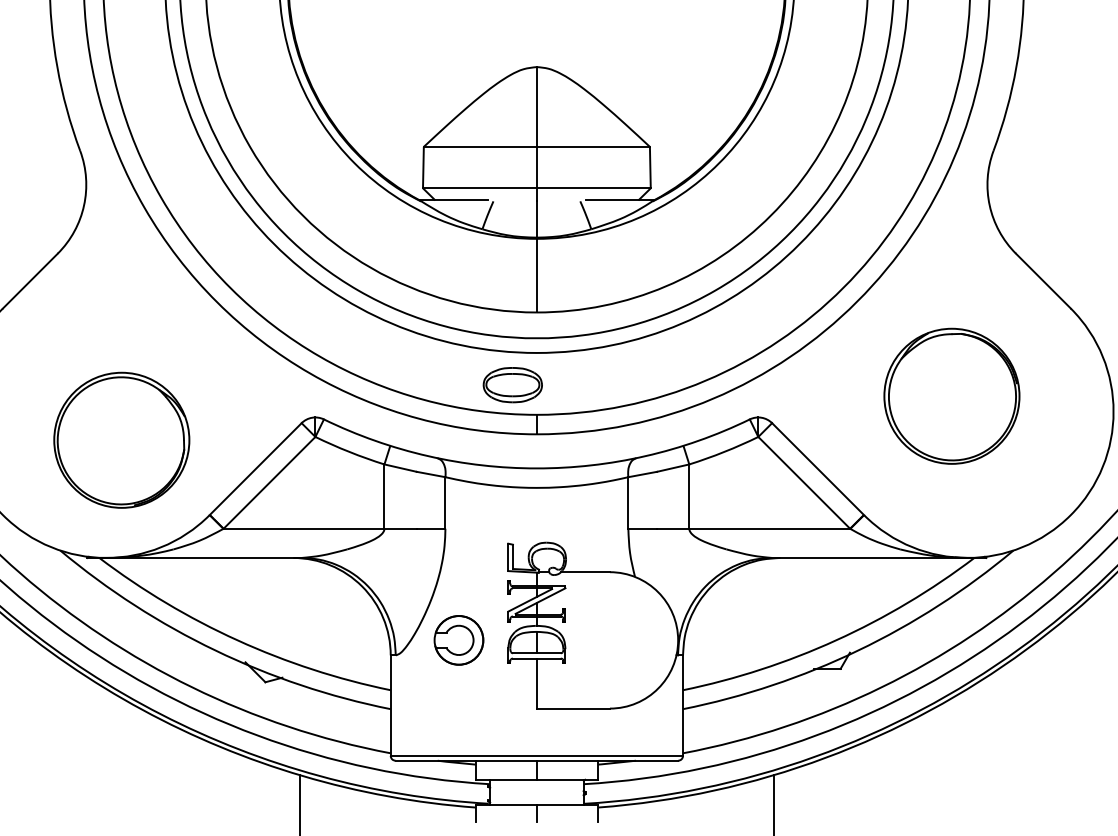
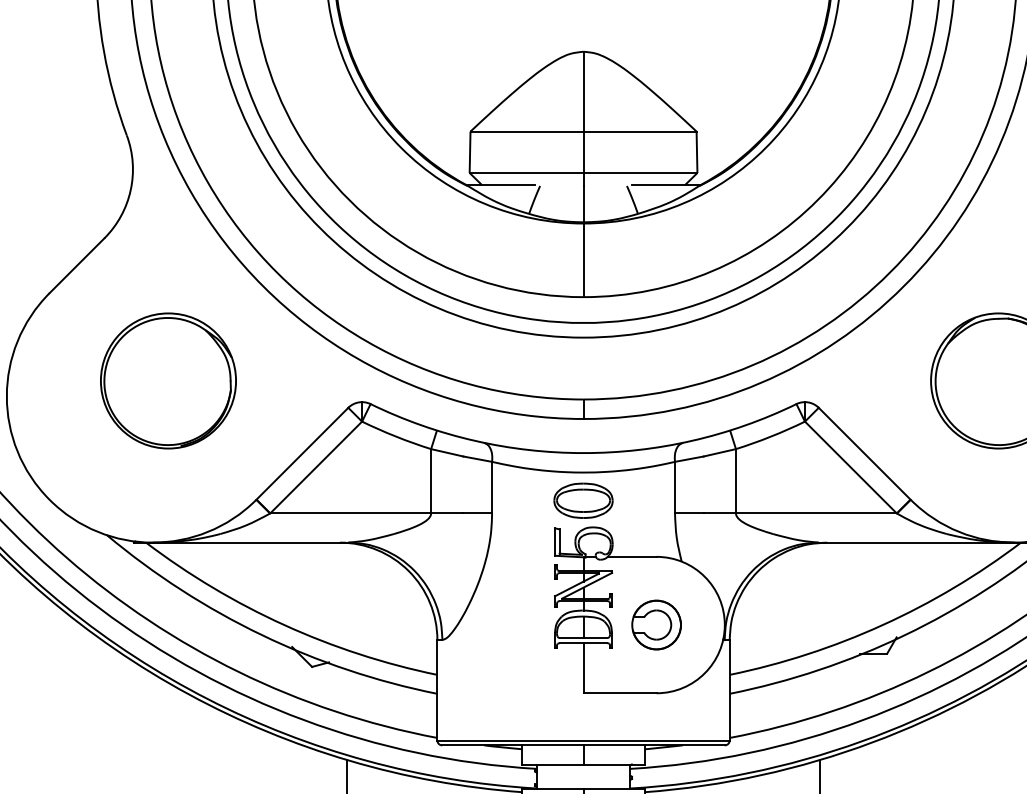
part: (512, 385) -> (583, 501), moved
part: (121, 439) -> (168, 380), moved
part: (458, 640) -> (656, 625), moved

